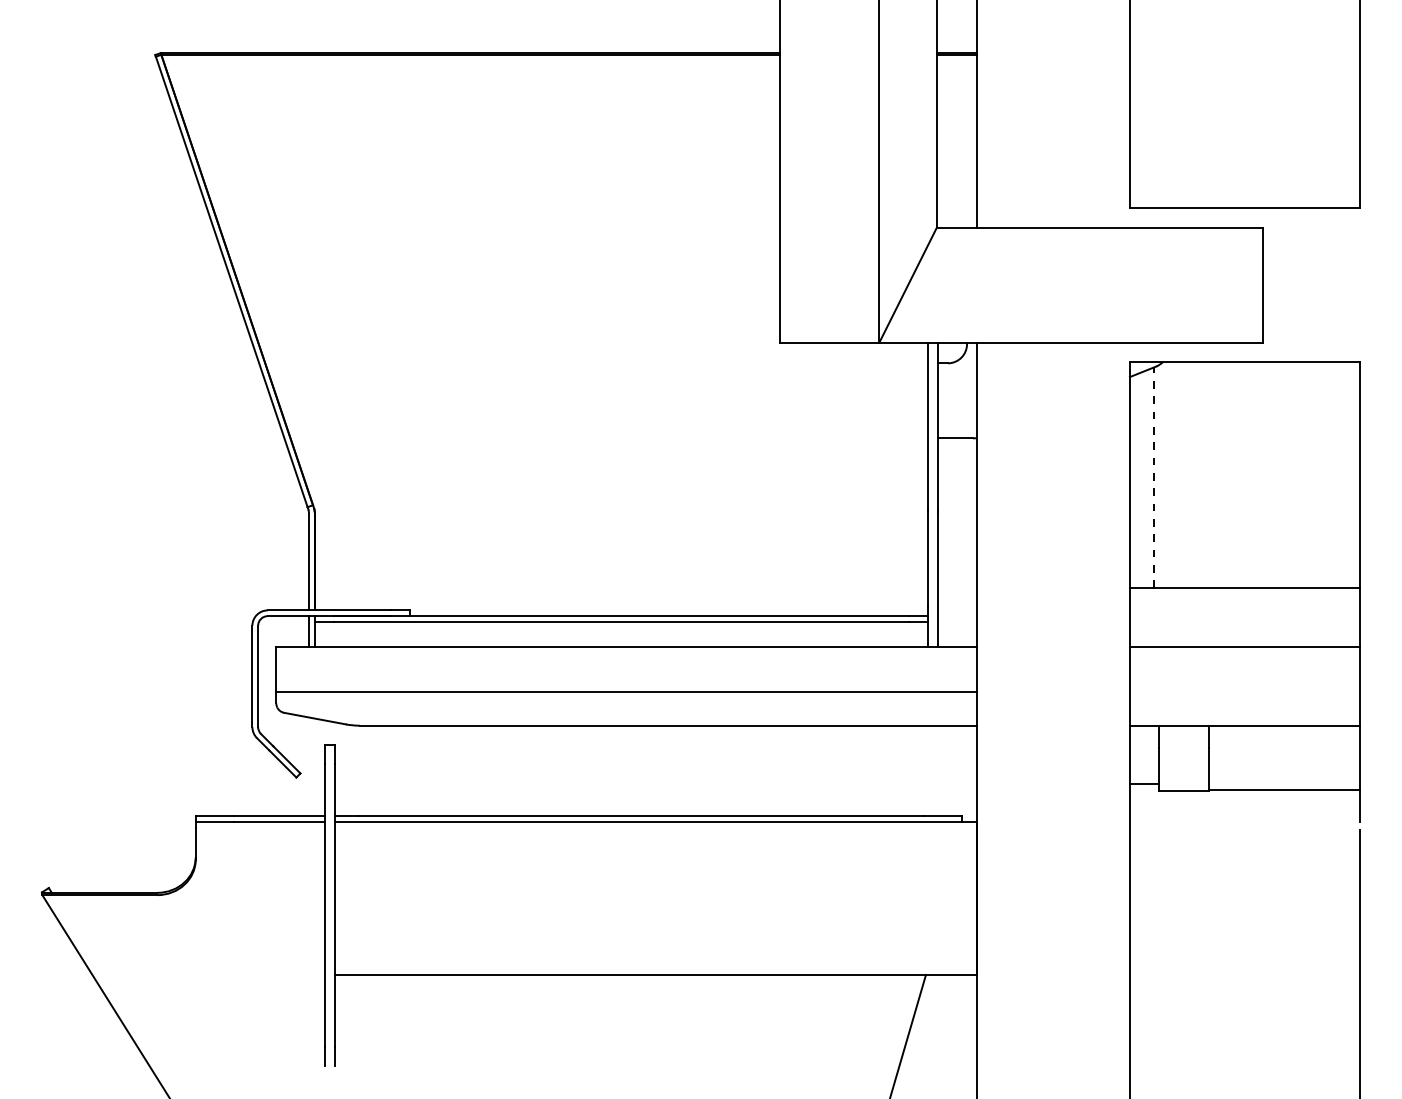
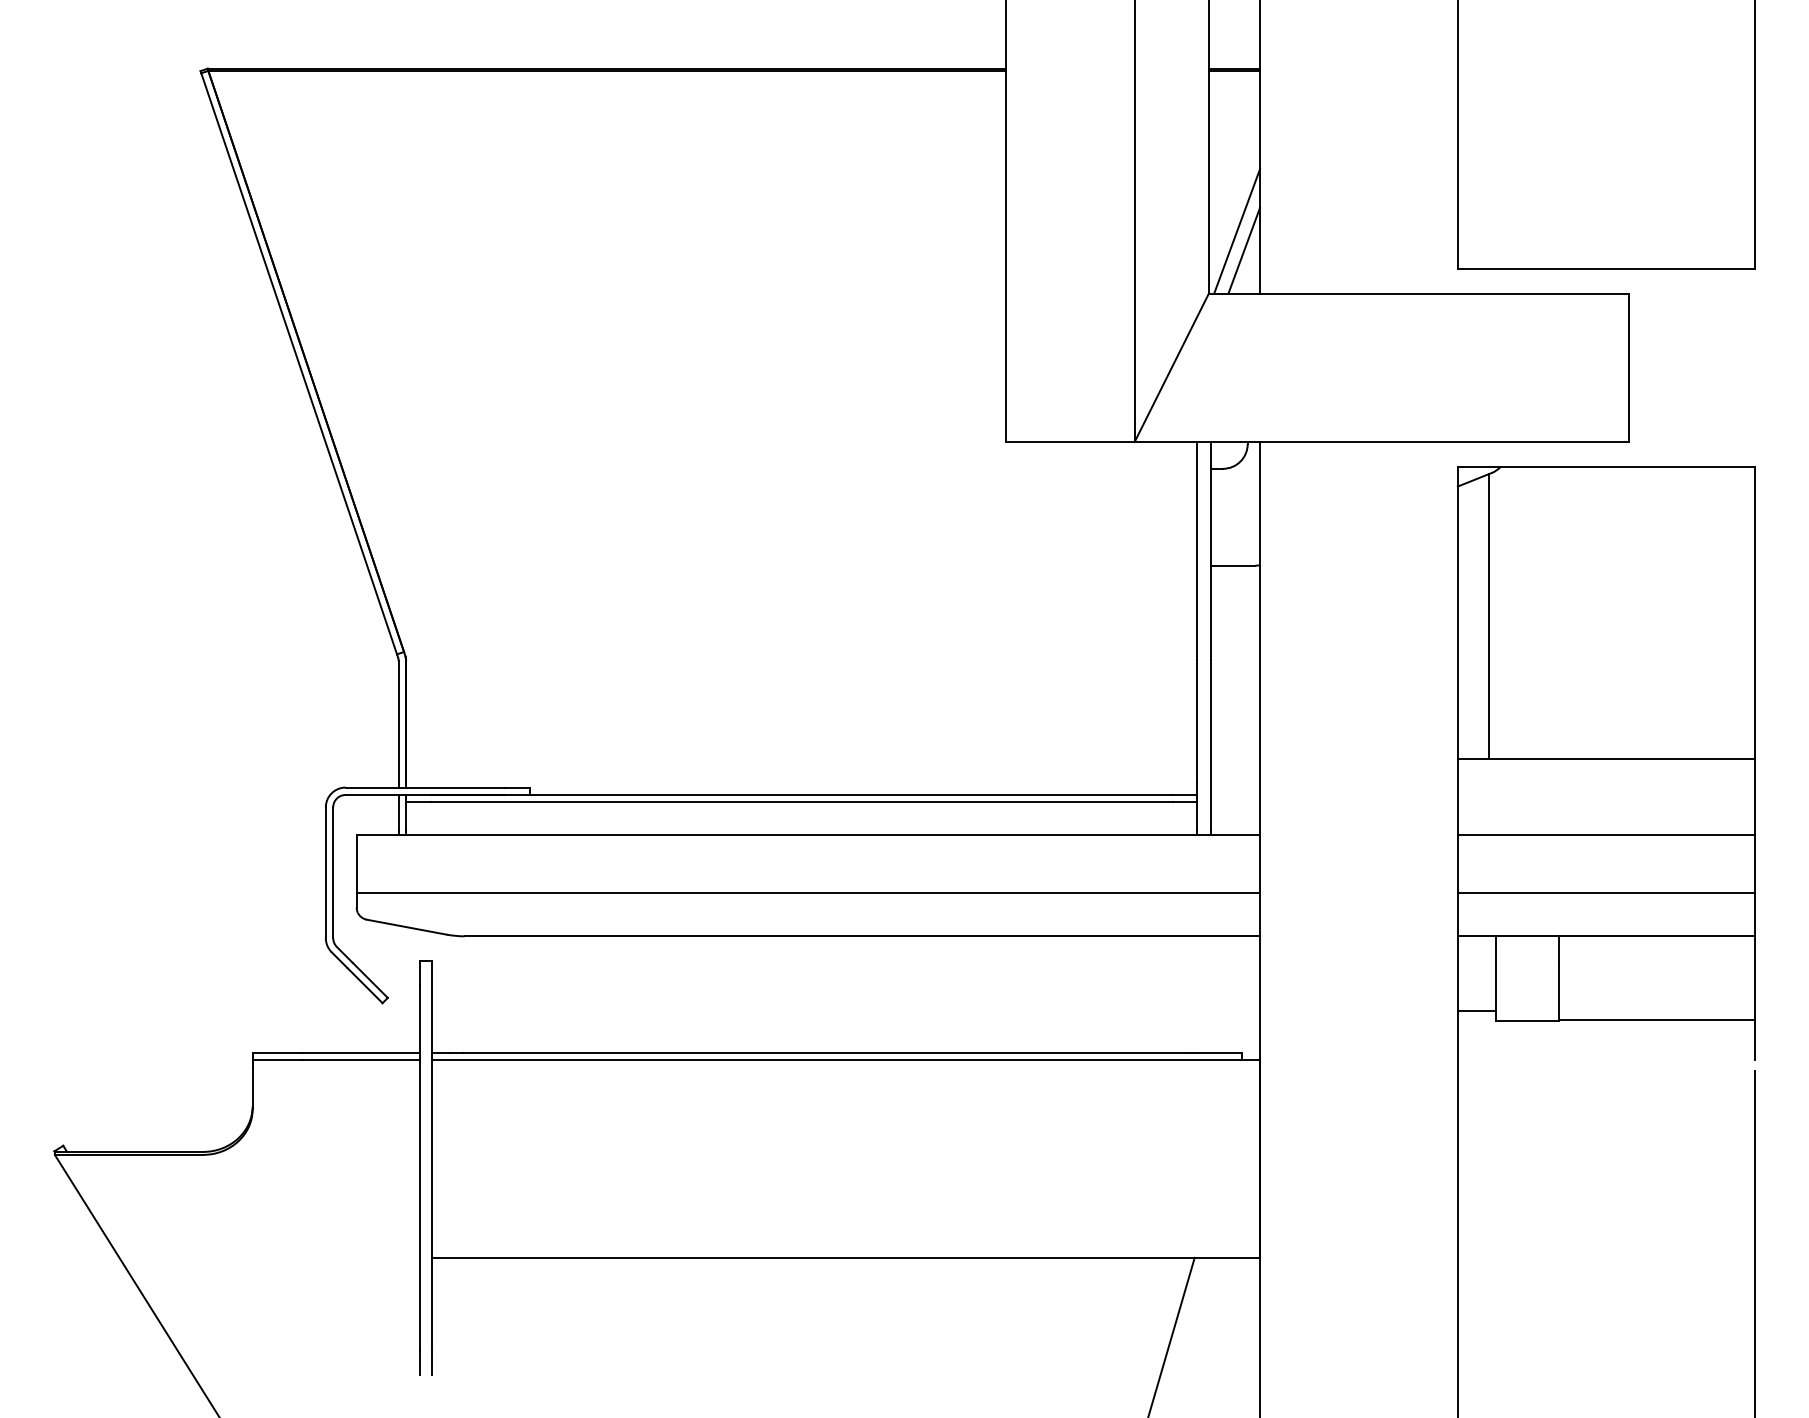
line: (958, 178) -> (1236, 230), added
line: (964, 193) -> (1244, 249), added
line: (1153, 477) -> (1488, 616), dashed -> solid
line: (1244, 692) -> (1605, 893), added

